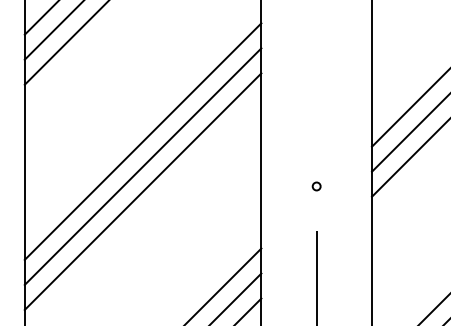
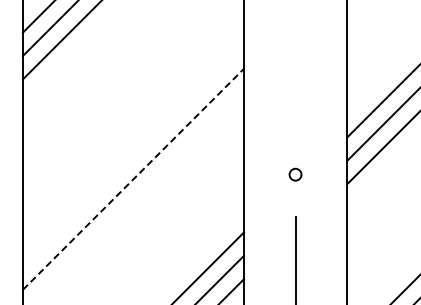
line: (143, 141) -> (133, 132), removed
line: (143, 166) -> (133, 155), removed
circle: (316, 185) -> (295, 173), size x1.6
line: (143, 190) -> (133, 178), solid -> dashed

